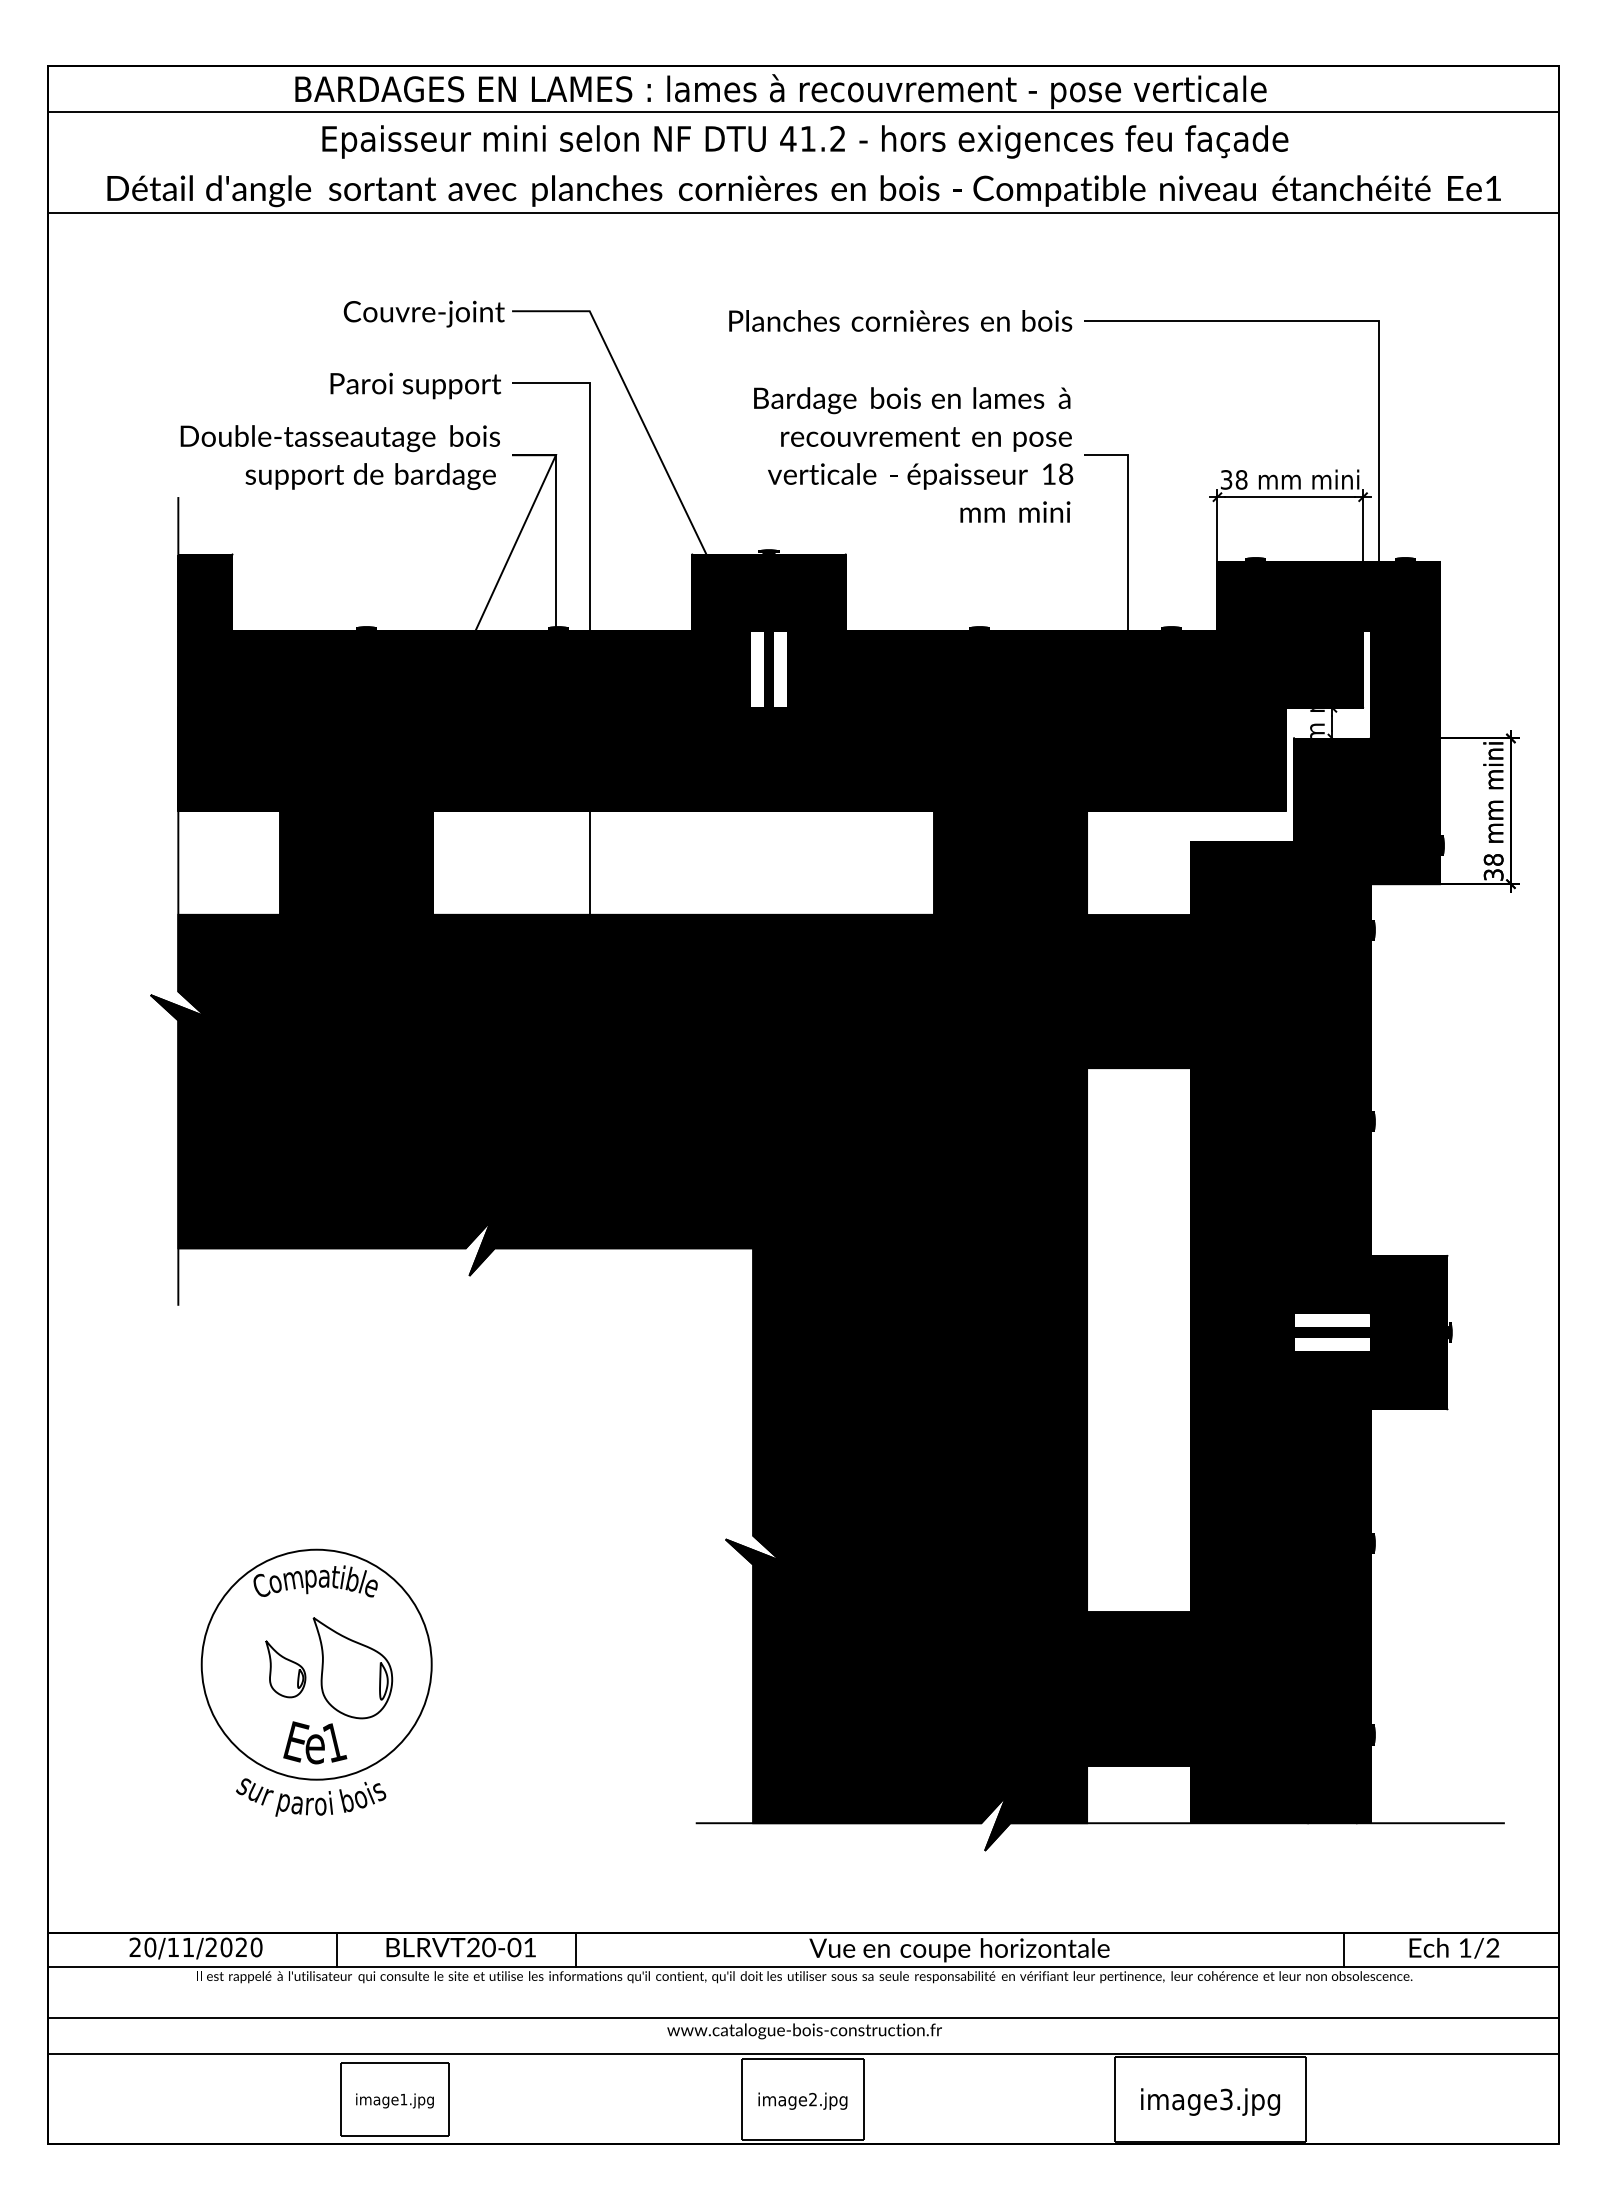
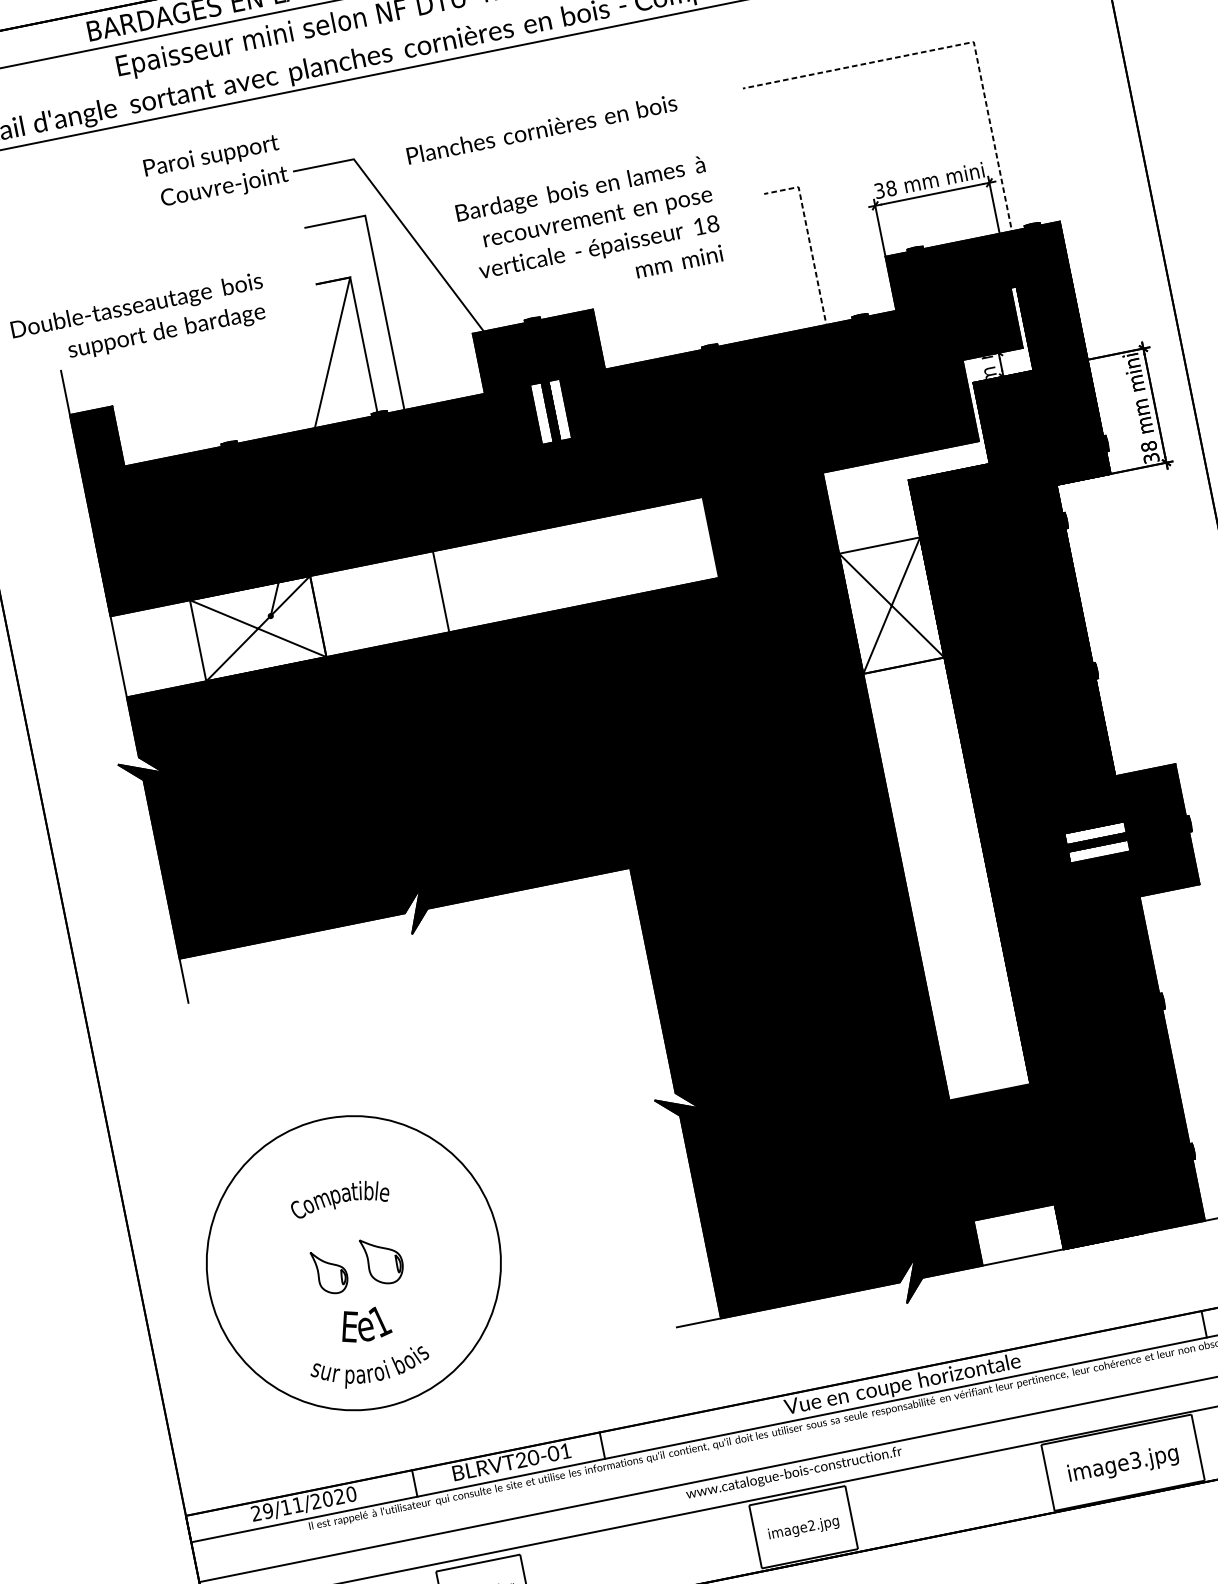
text: (900, 320) -> (541, 128), moved
line: (1377, 320) -> (972, 42), solid -> dashed
text: (415, 385) -> (211, 156), moved
text: (913, 454) -> (590, 232), moved
text: (339, 457) -> (139, 321), moved
line: (1128, 539) -> (812, 253), solid -> dashed
fill: (356, 862) -> (258, 628), removed
fill: (1138, 991) -> (891, 605), removed
circle: (316, 1664) -> (353, 1263), size x1.6
part: (352, 1668) -> (382, 1260), size x0.6
text: (150, 1947) -> (268, 1511), 20/11/2020 -> 29/11/2020

